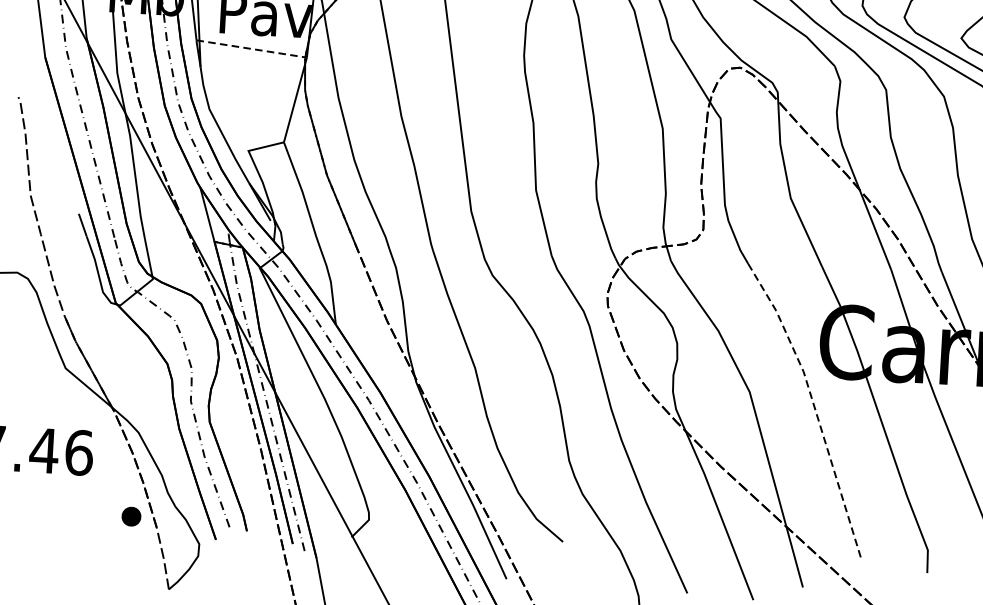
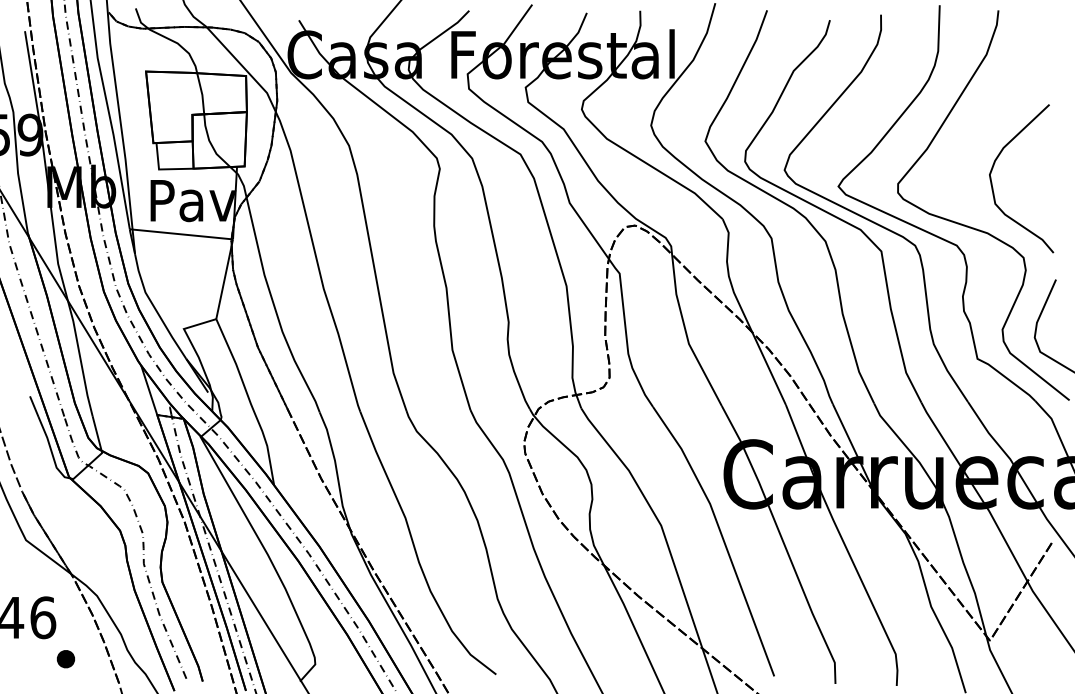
line: (251, 49) -> (181, 234), dashed -> solid
line: (814, 406) -> (722, 535), dashed -> solid
part: (130, 516) -> (65, 659), moved

